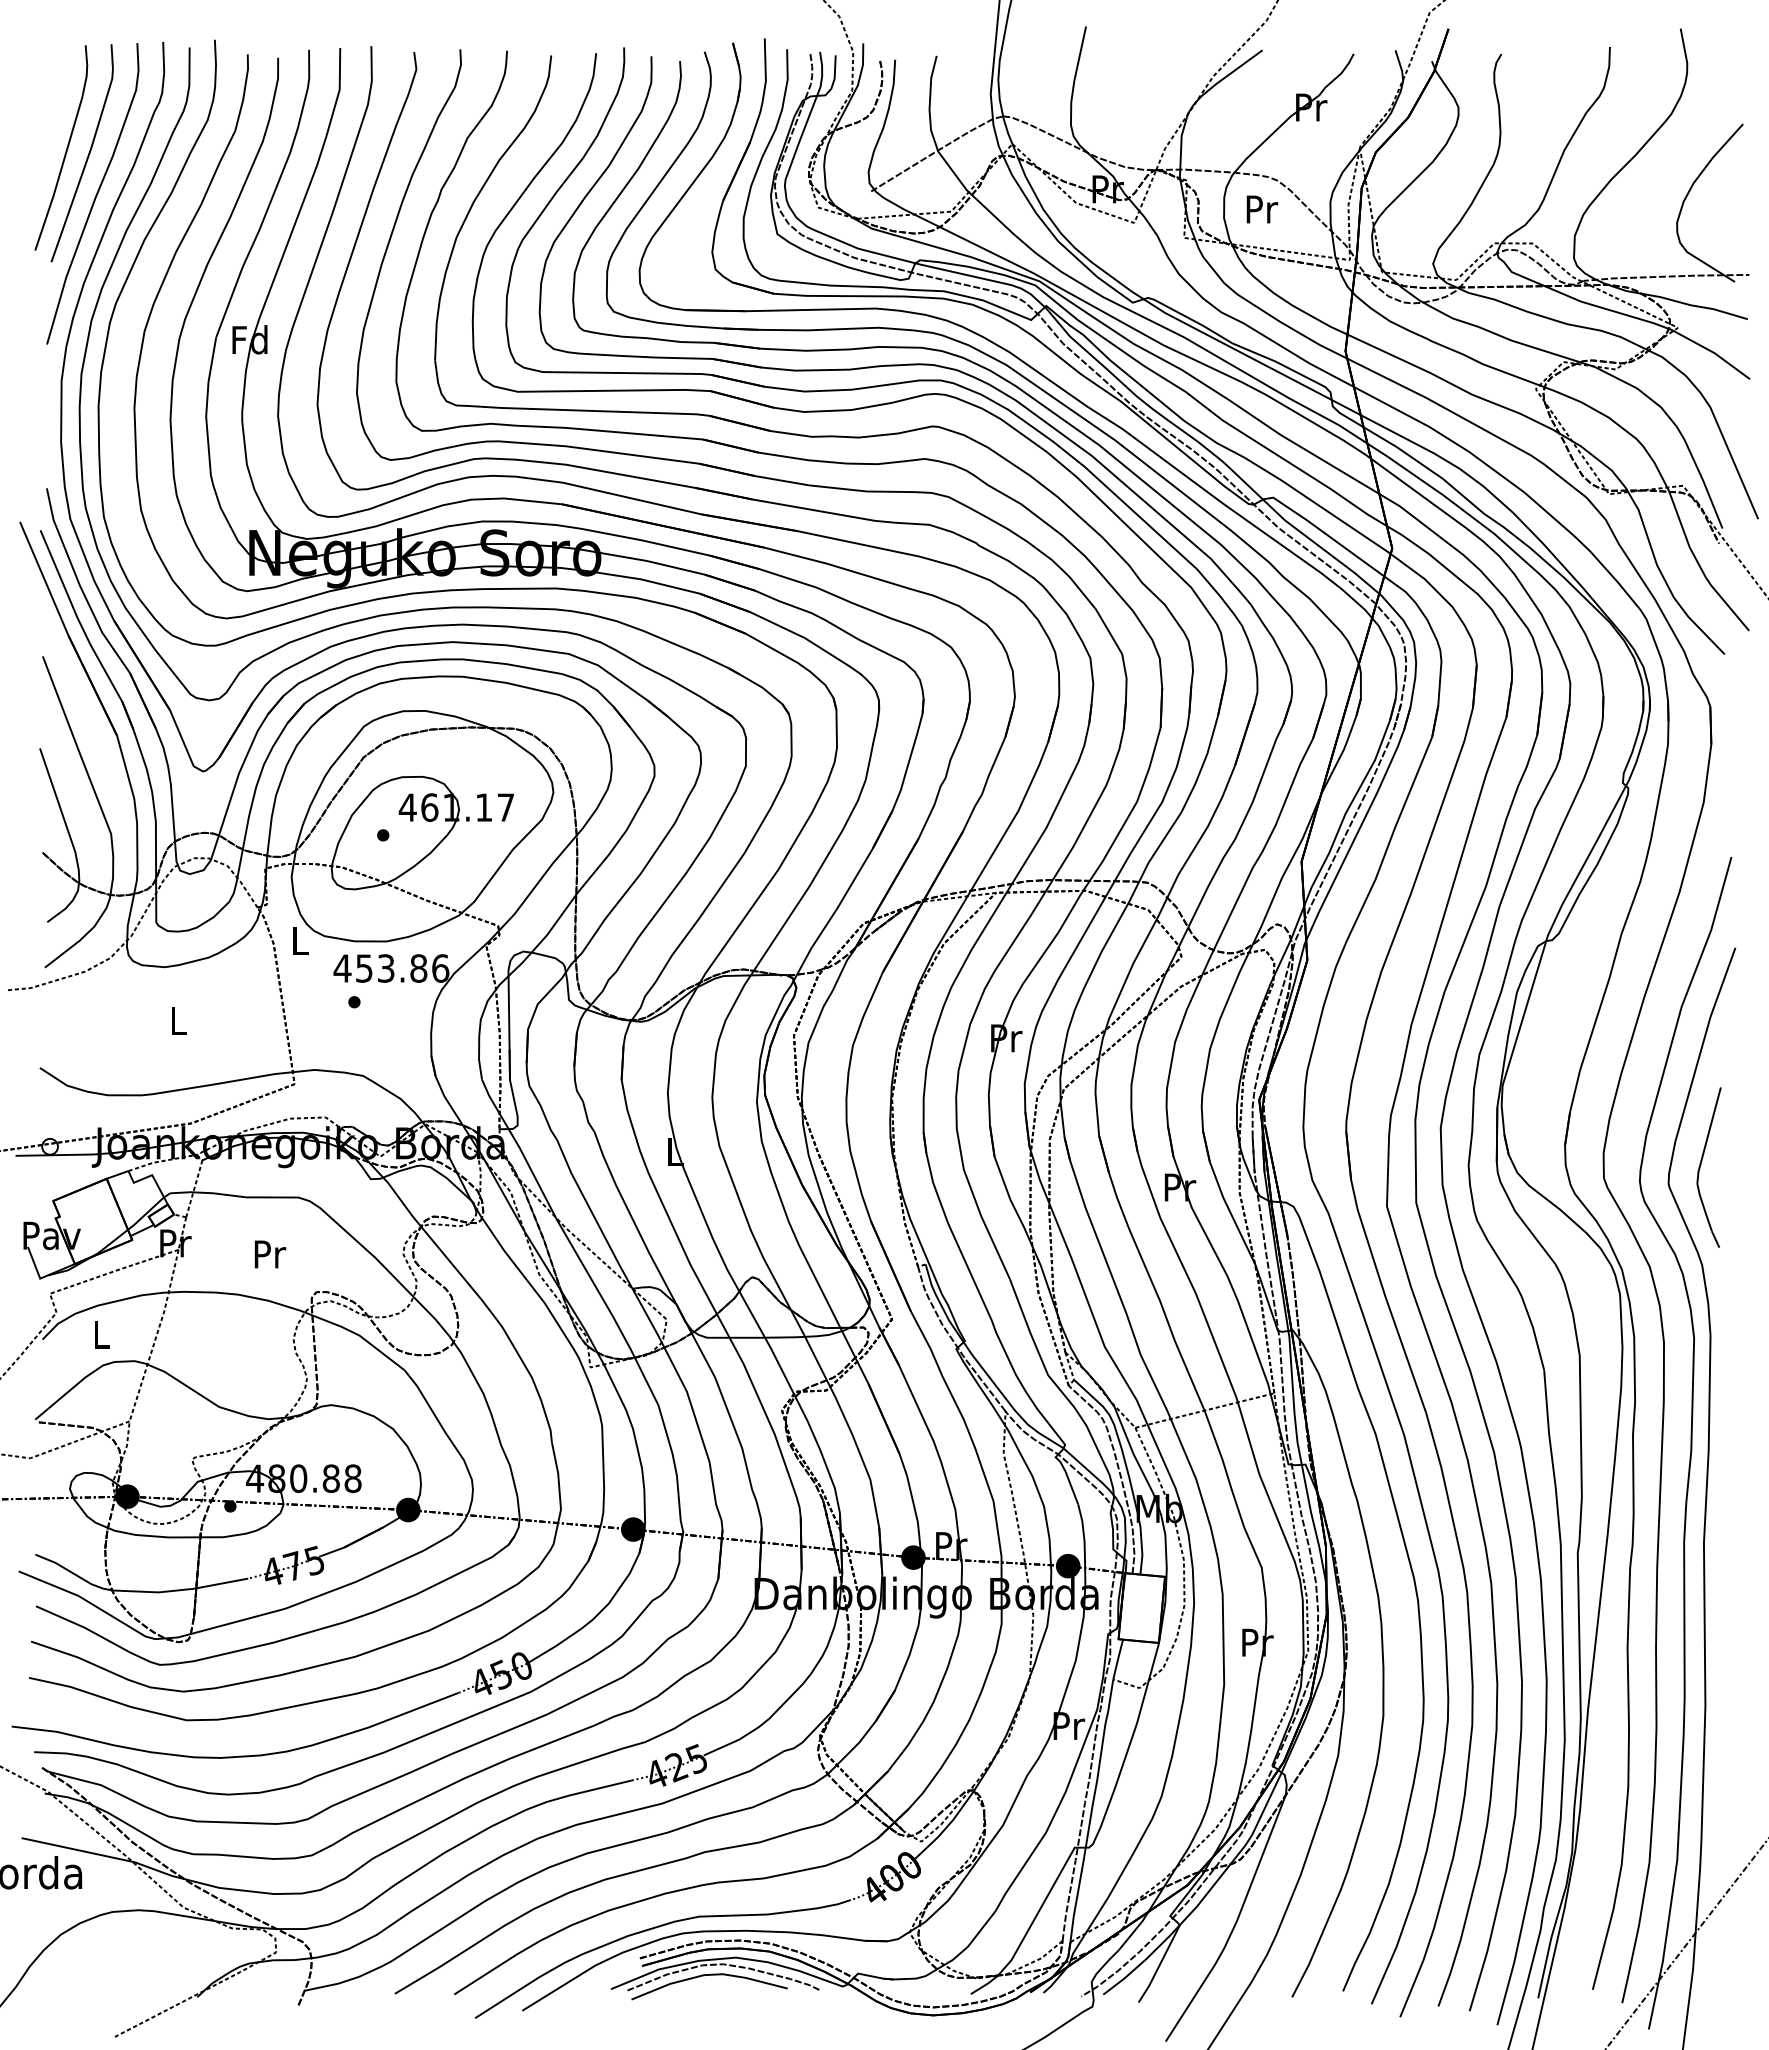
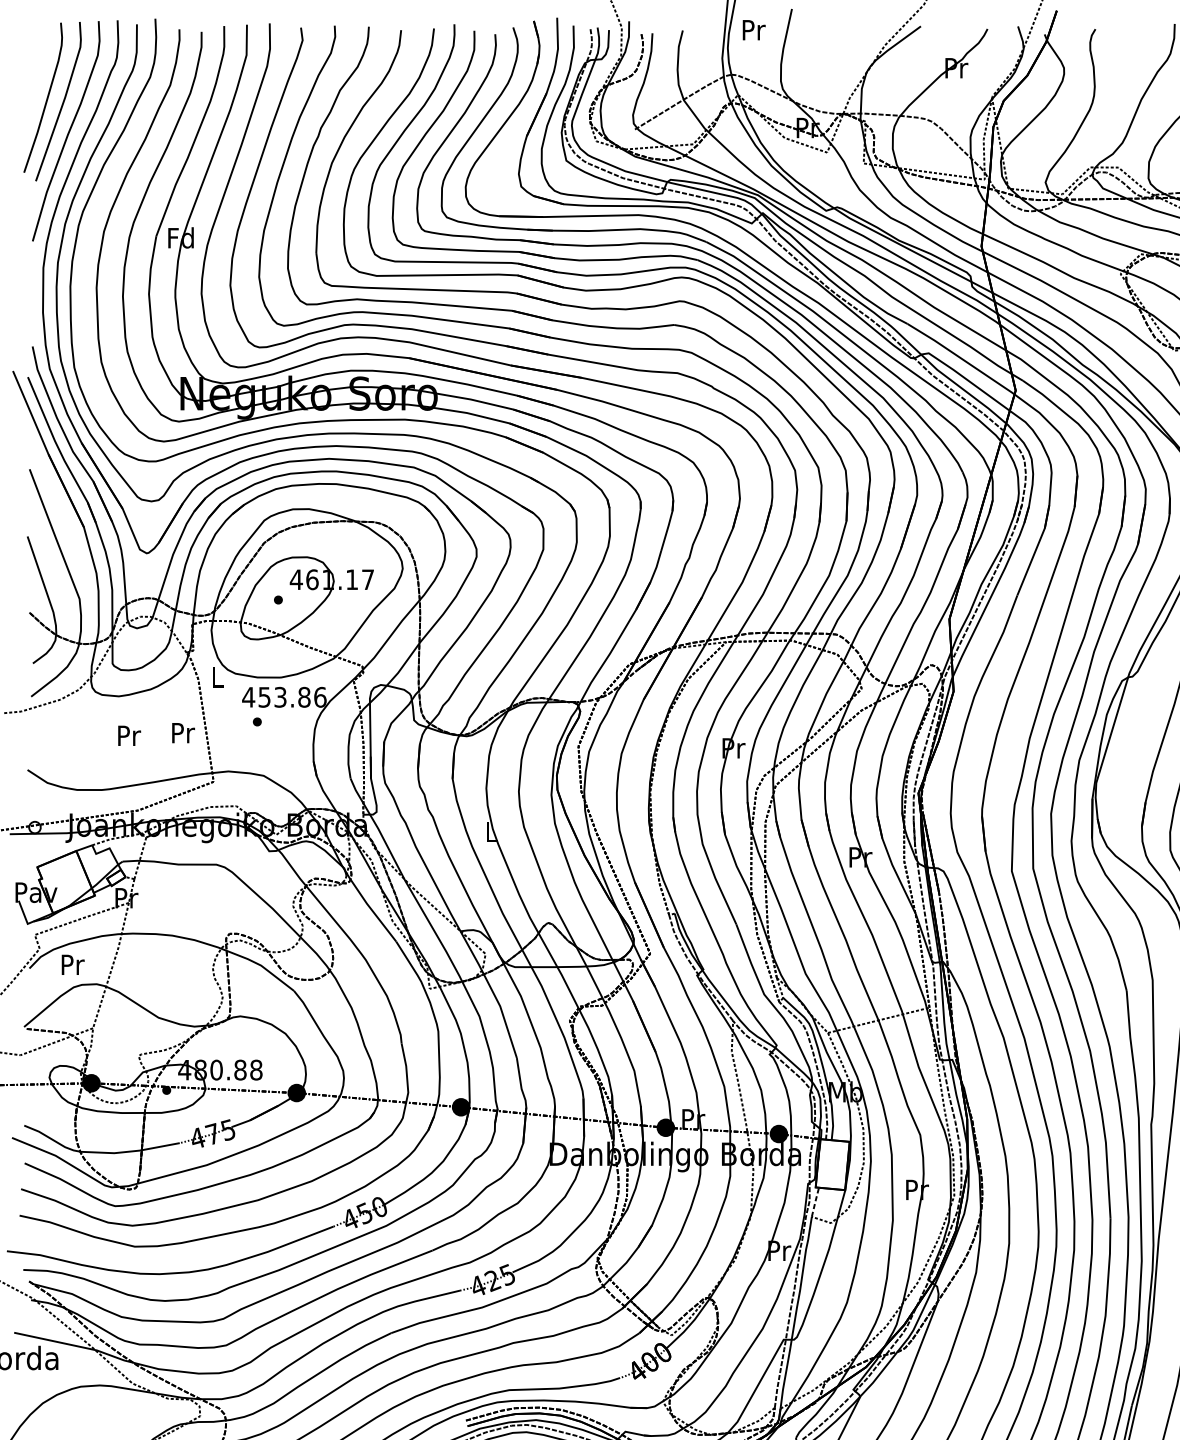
text: (1262, 209) -> (754, 30), moved
text: (179, 1021) -> (129, 736), L -> Pr
text: (270, 1254) -> (183, 733), moved
text: (102, 1334) -> (73, 964), L -> Pr
line: (1118, 1659) -> (815, 1202), solid -> dashed

